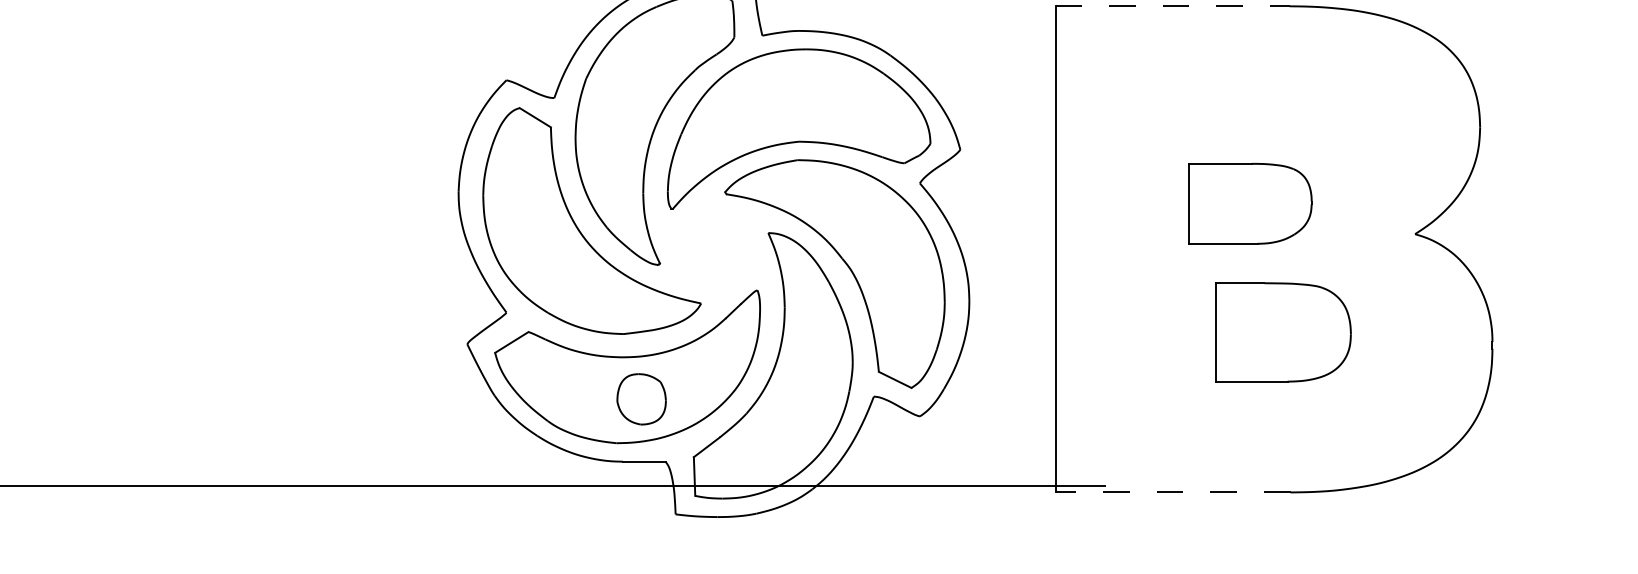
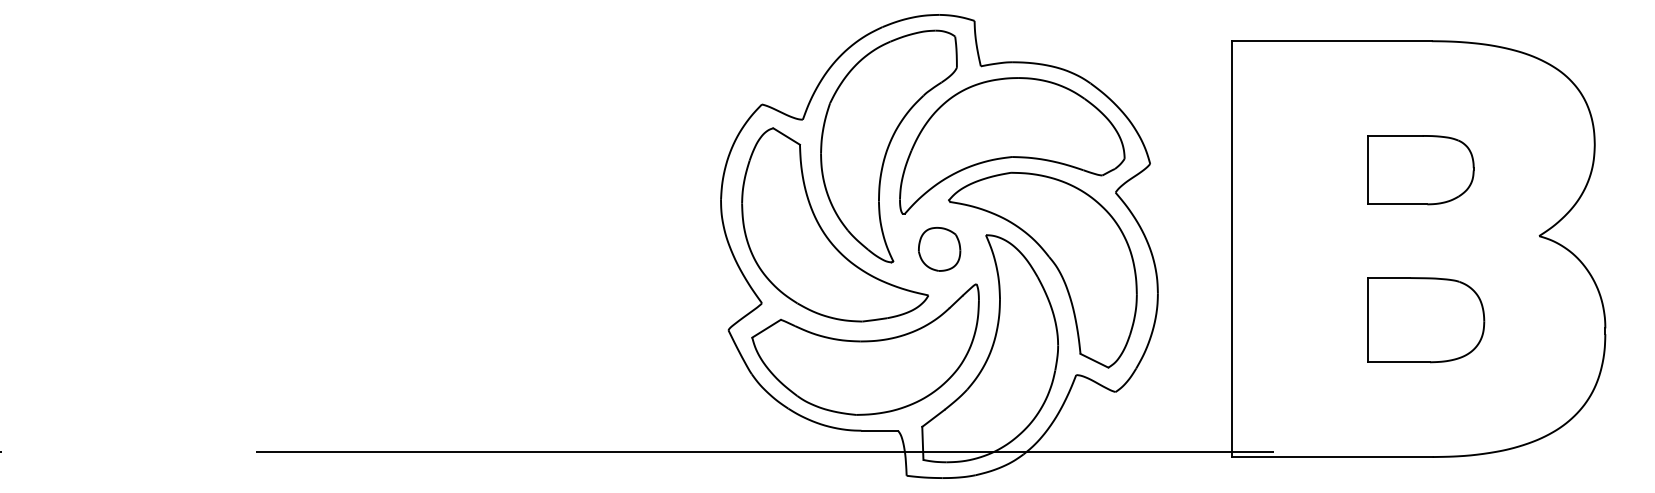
line: (1173, 6) -> (1332, 41), dashed -> solid
part: (1249, 204) -> (1420, 170), moved
part: (641, 399) -> (939, 249), moved
line: (1173, 492) -> (1332, 457), dashed -> solid

